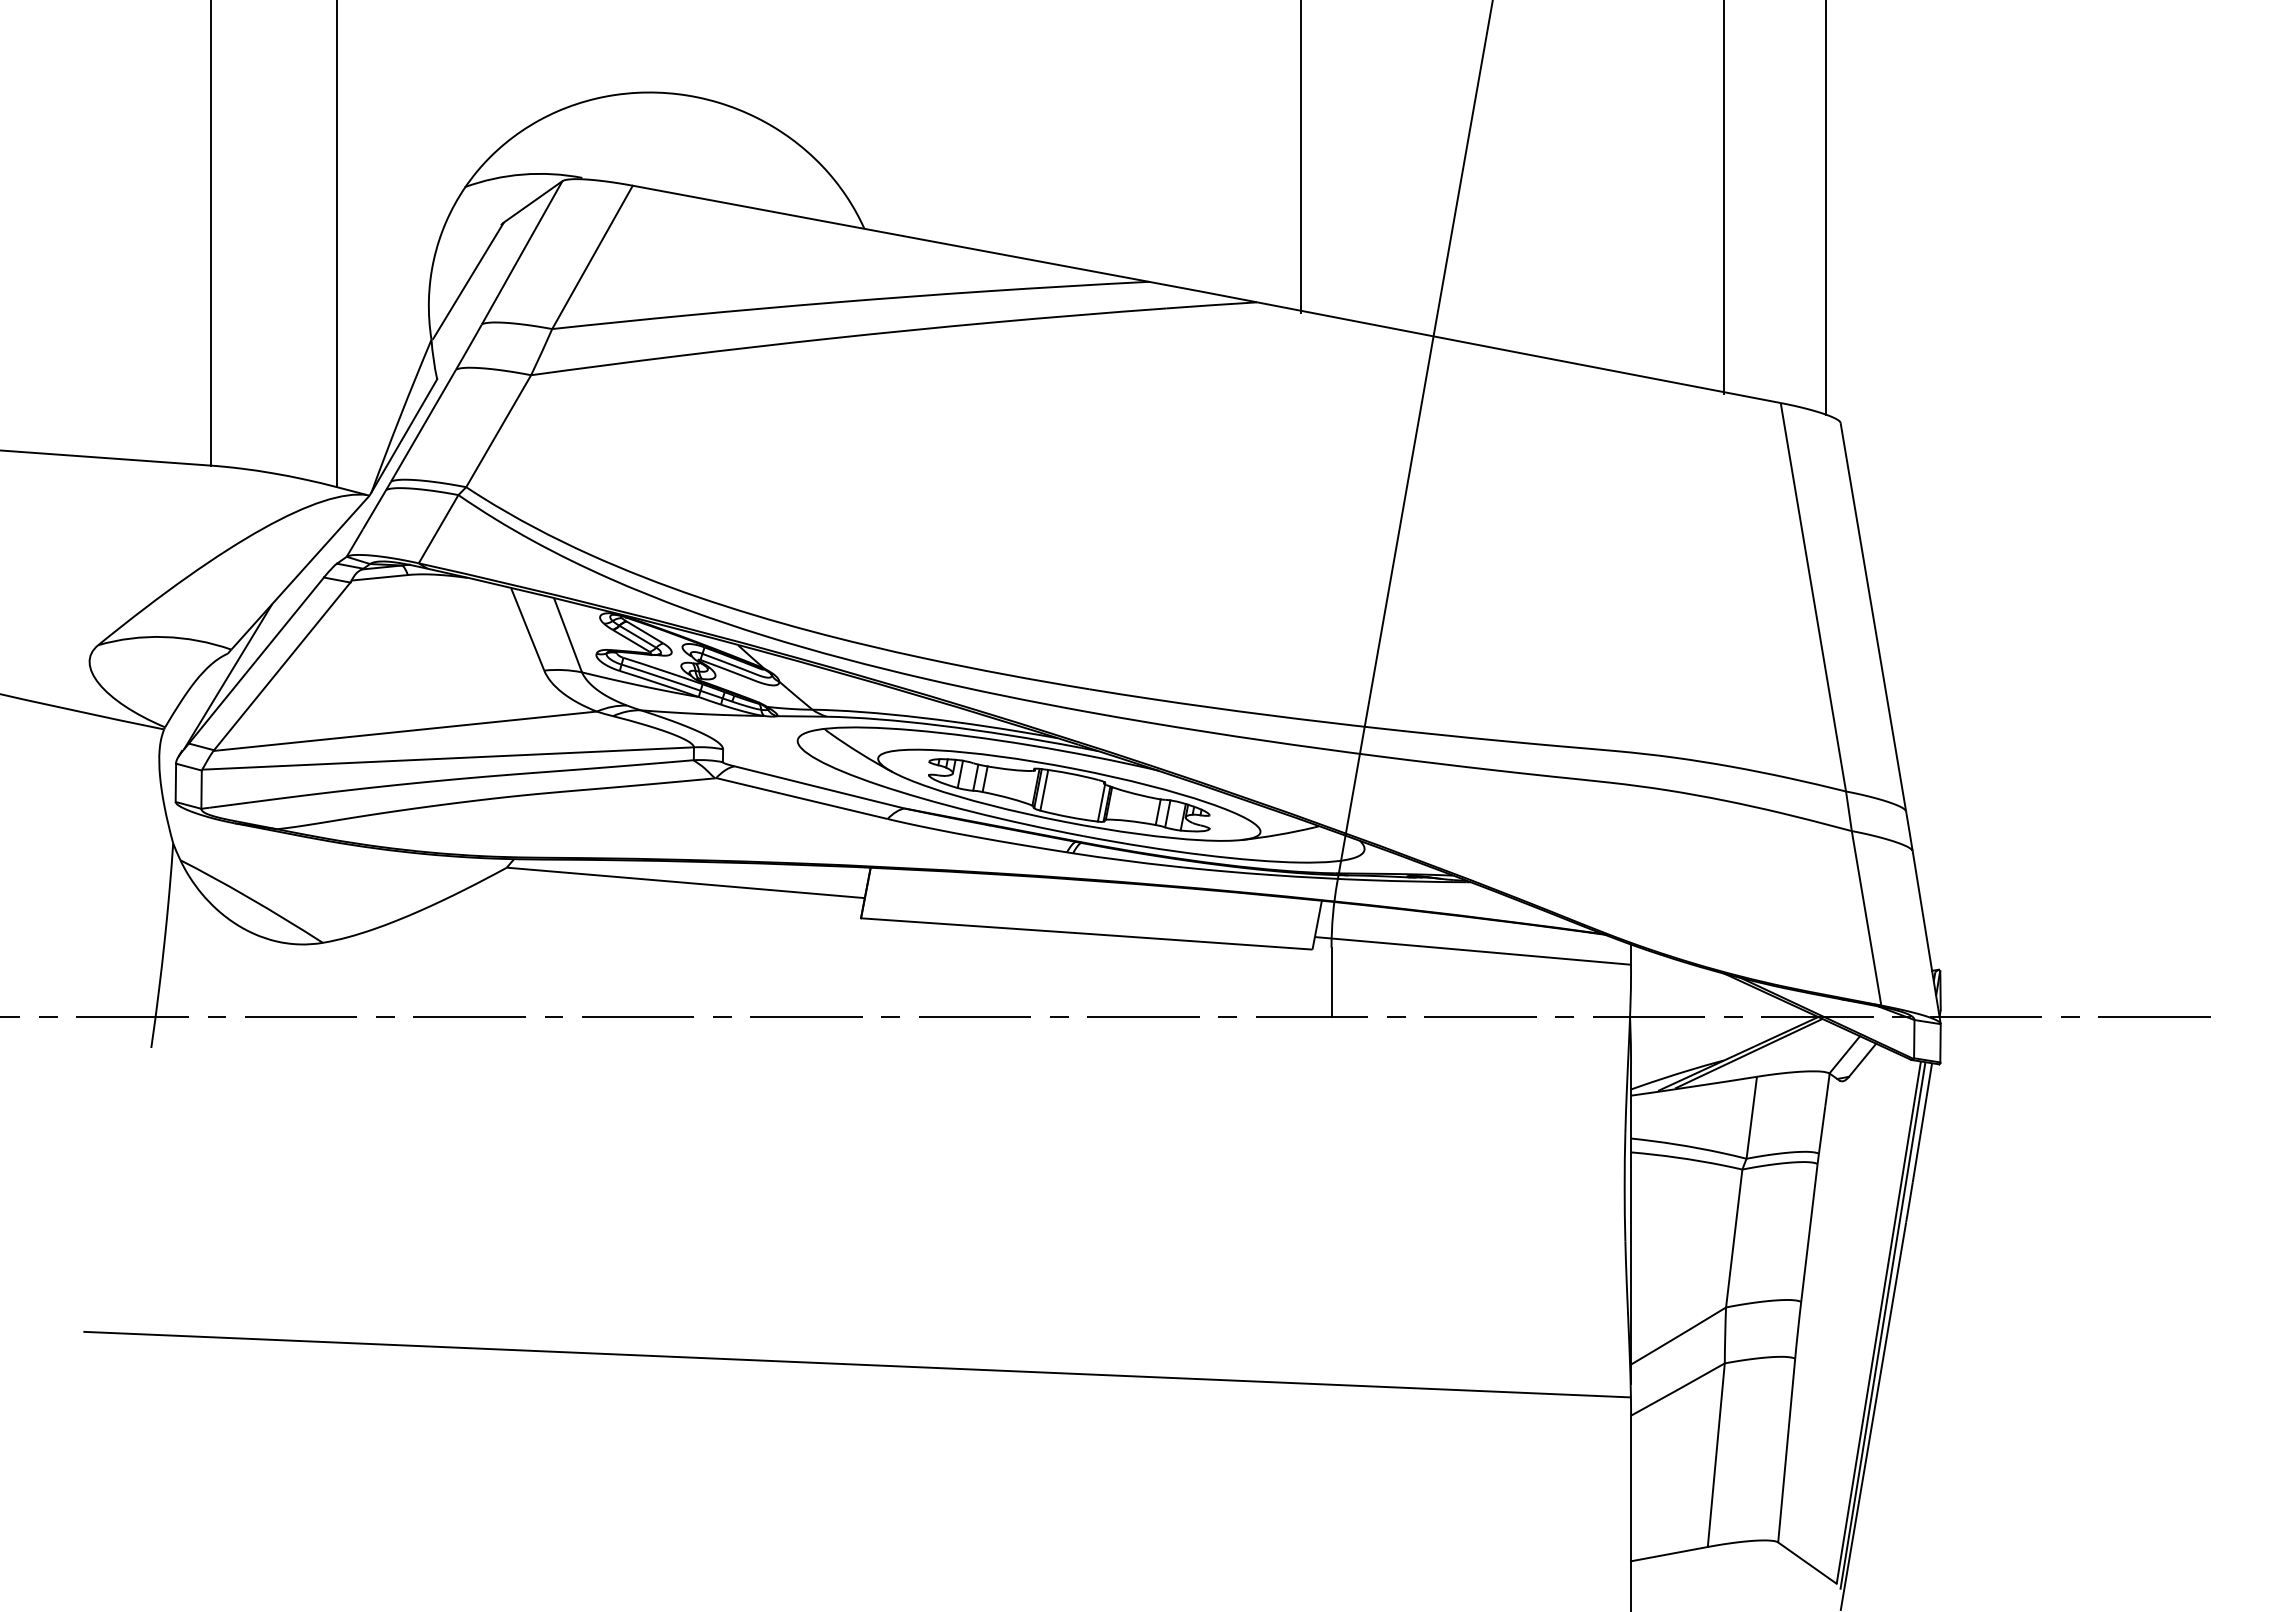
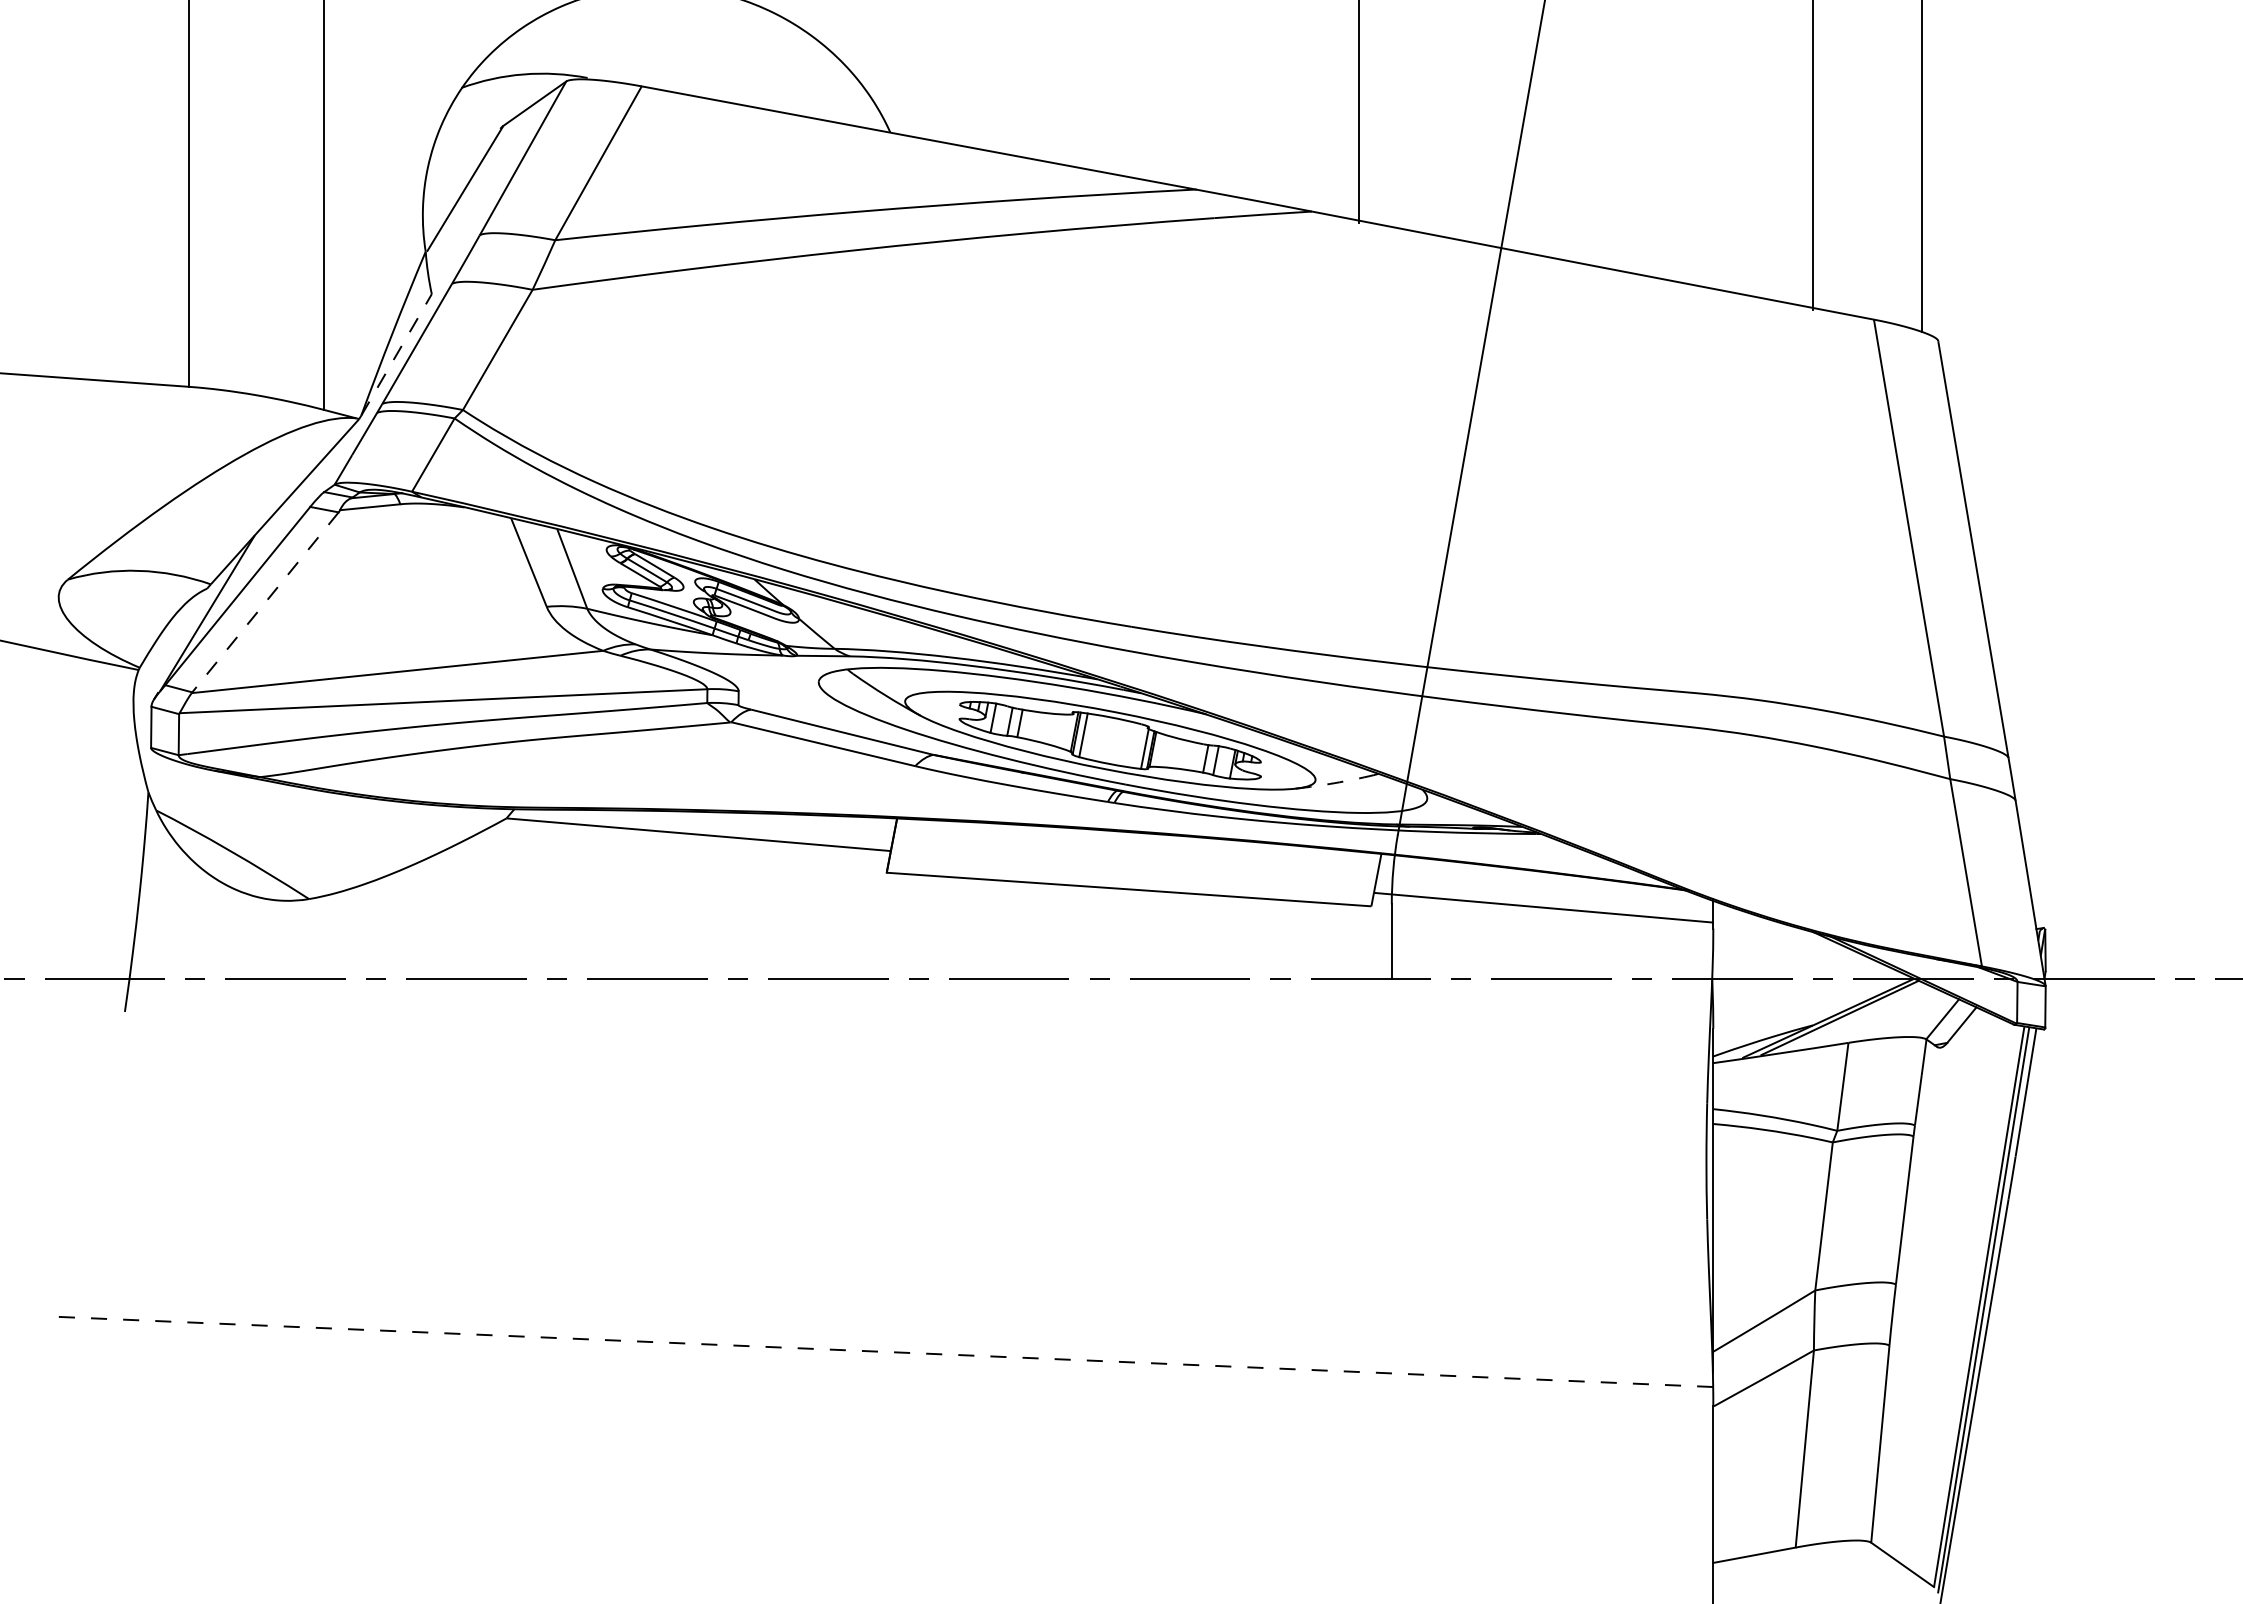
line: (404, 435) -> (396, 354), solid -> dashed
line: (281, 666) -> (264, 602), solid -> dashed
arc: (1278, 834) -> (1334, 782), solid -> dashed
line: (857, 1364) -> (882, 1351), solid -> dashed

